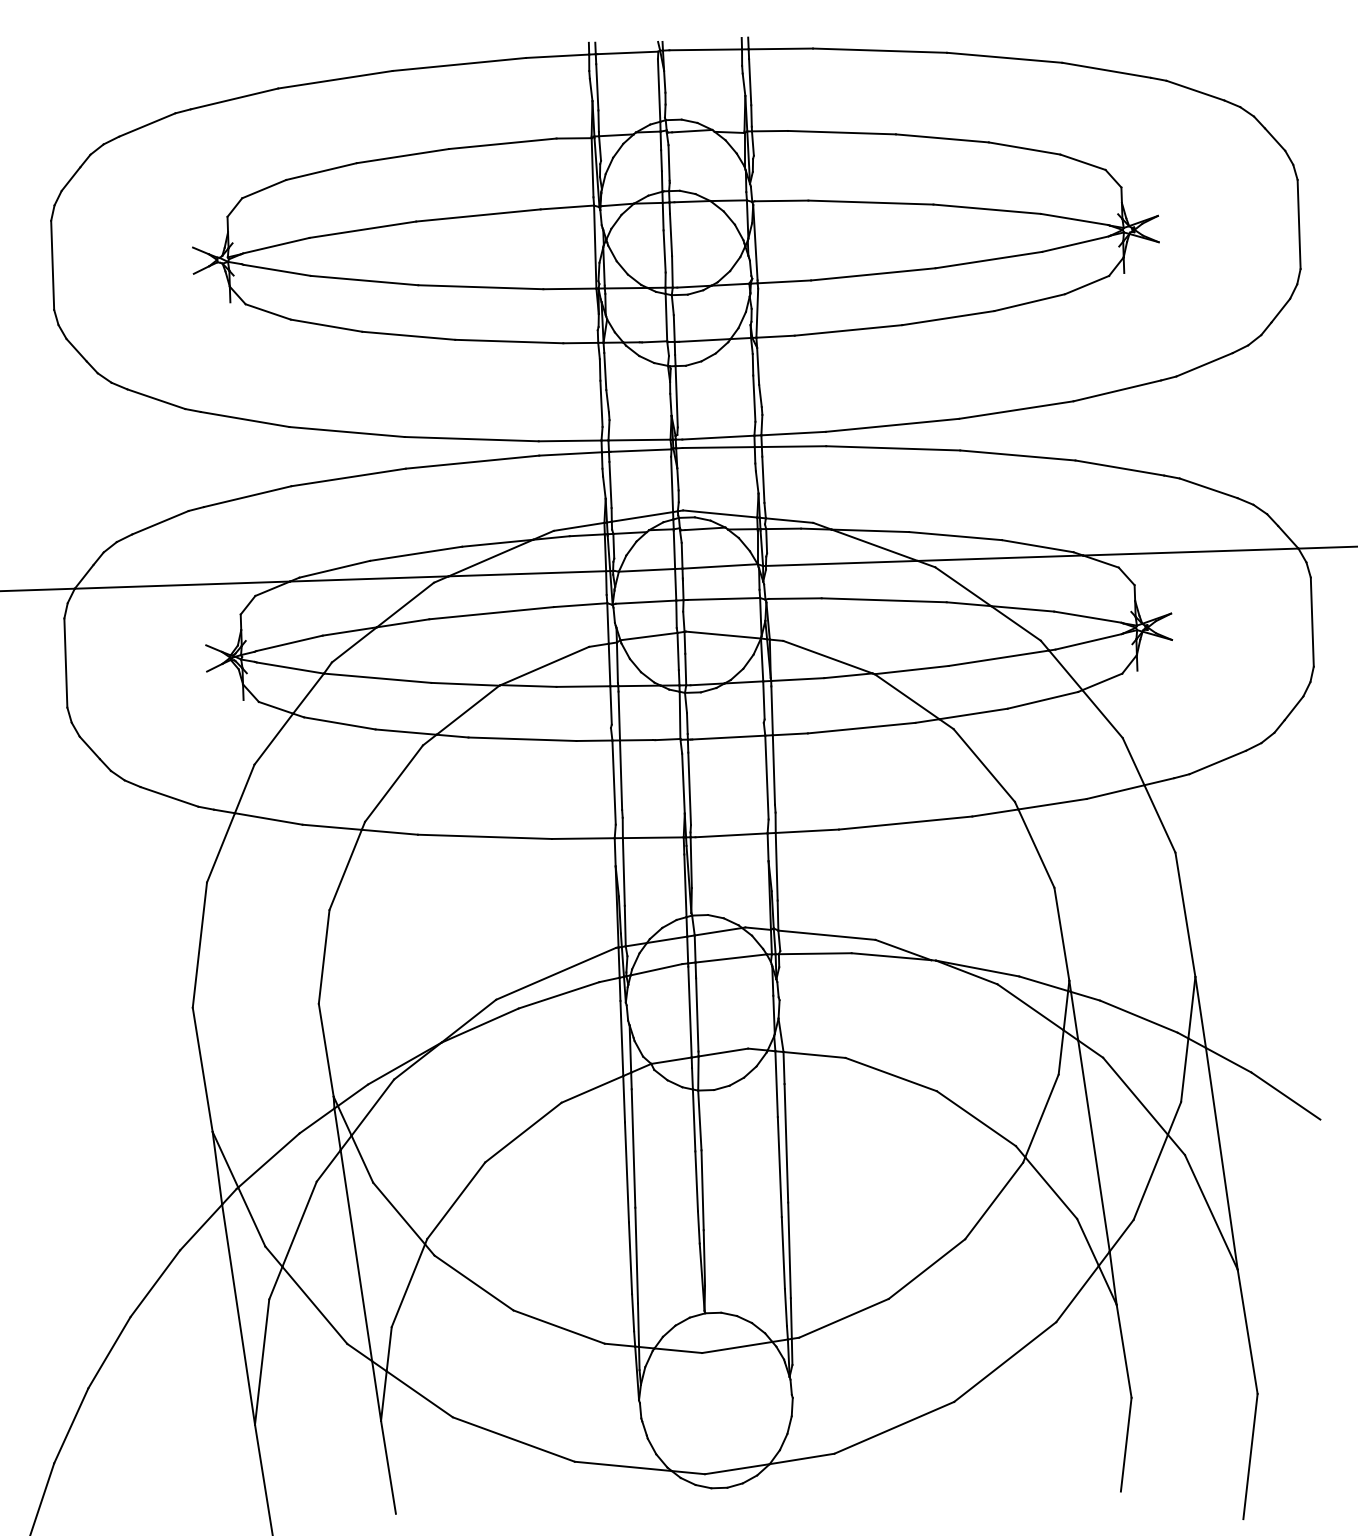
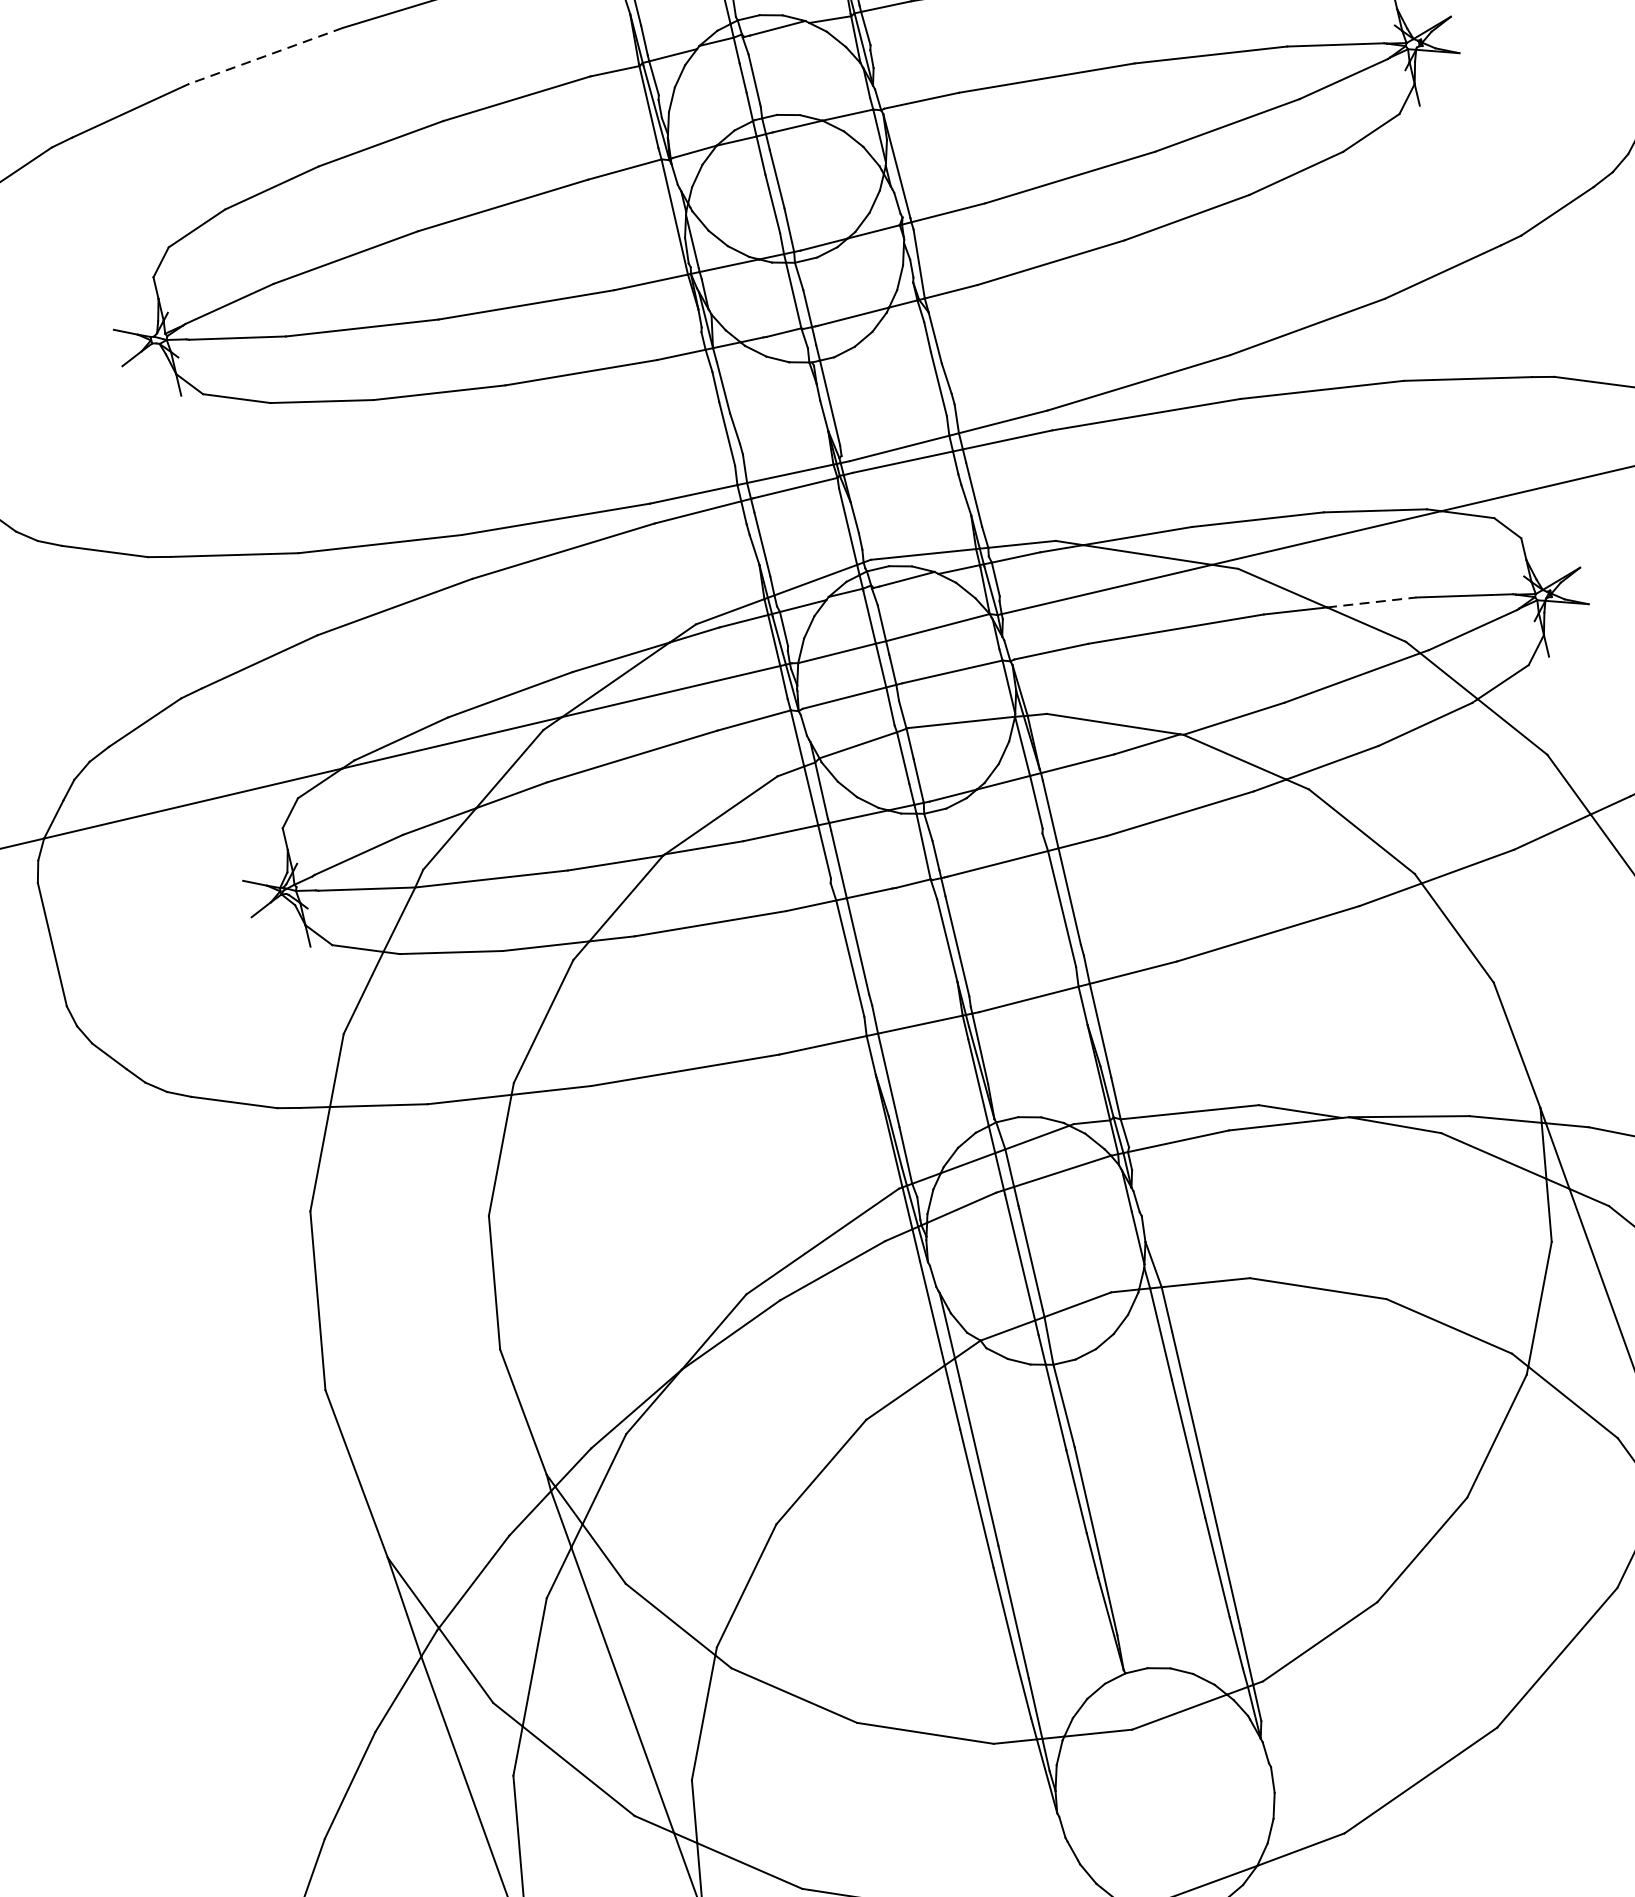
line: (335, 79) -> (265, 55), solid -> dashed
line: (1022, 608) -> (1371, 602), solid -> dashed

